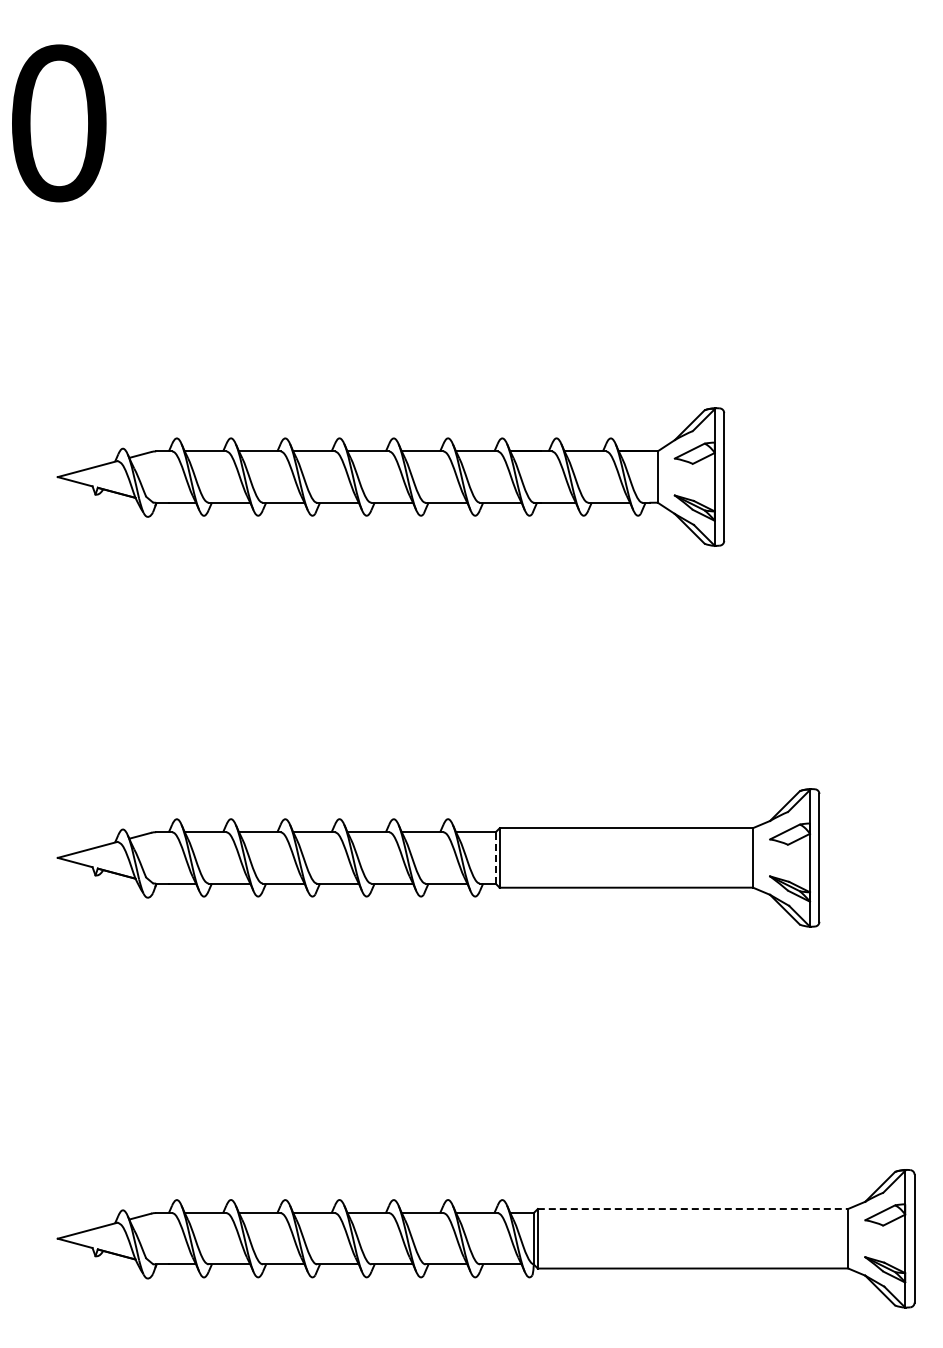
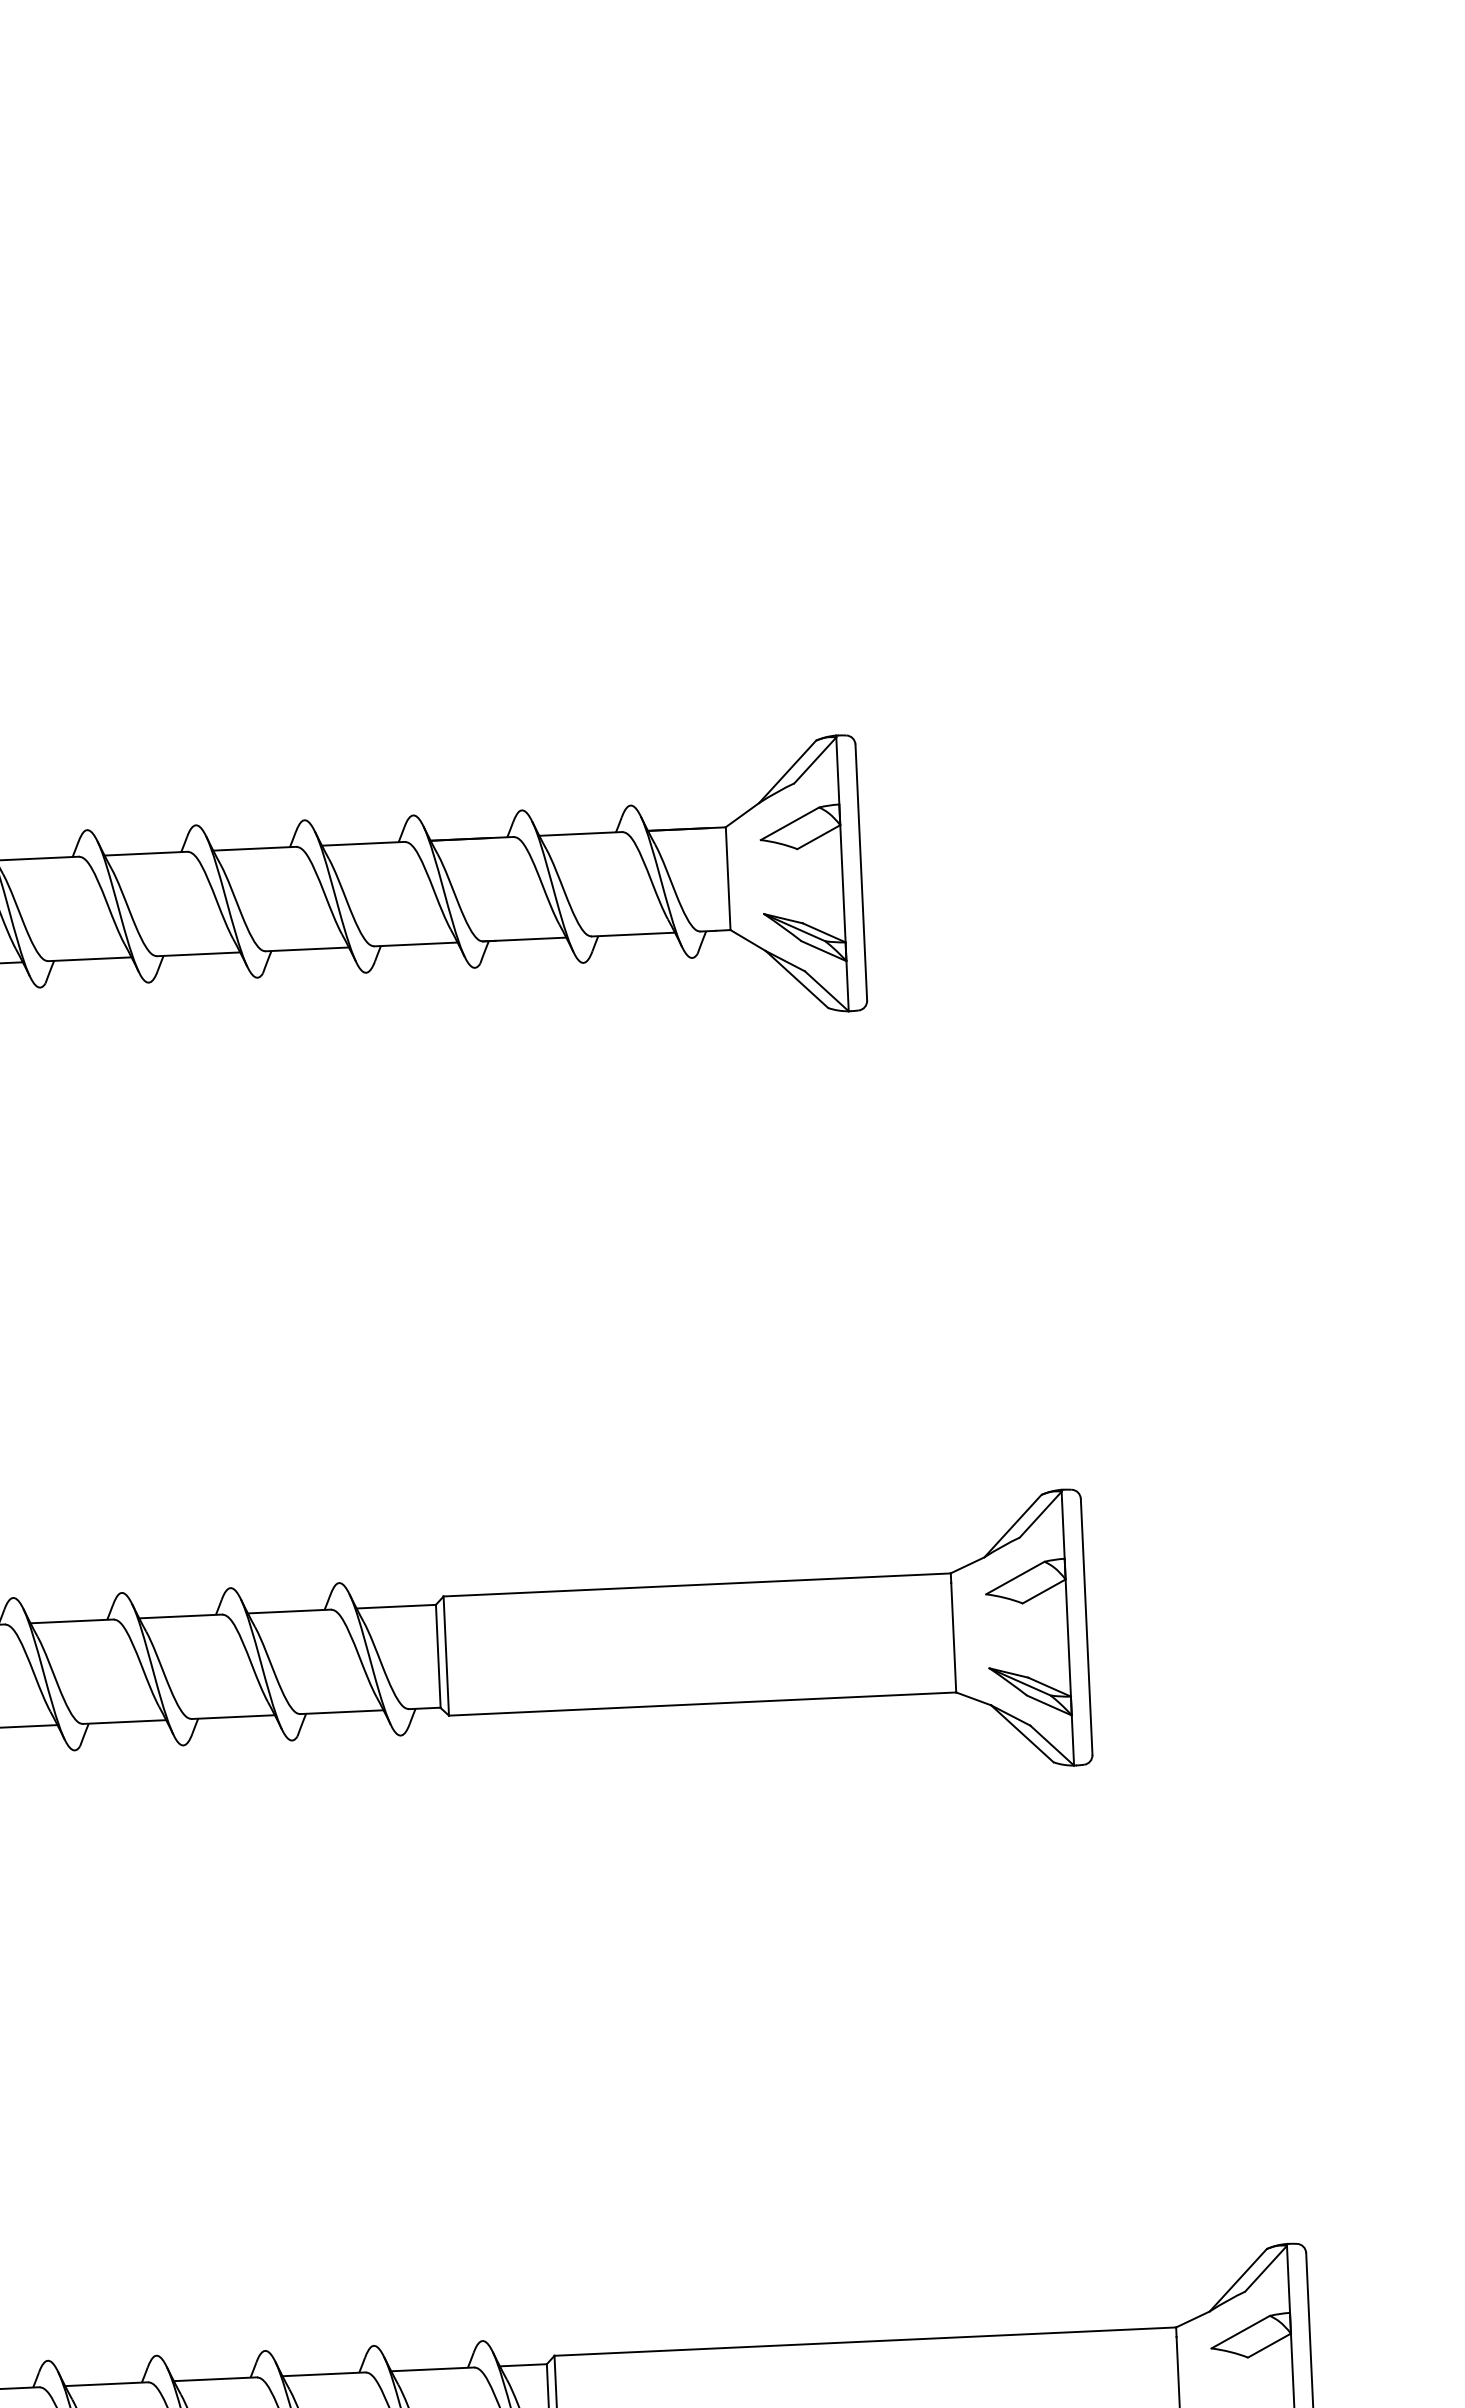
line: (495, 857) -> (437, 1655), dashed -> solid
line: (693, 1209) -> (866, 2342), dashed -> solid

